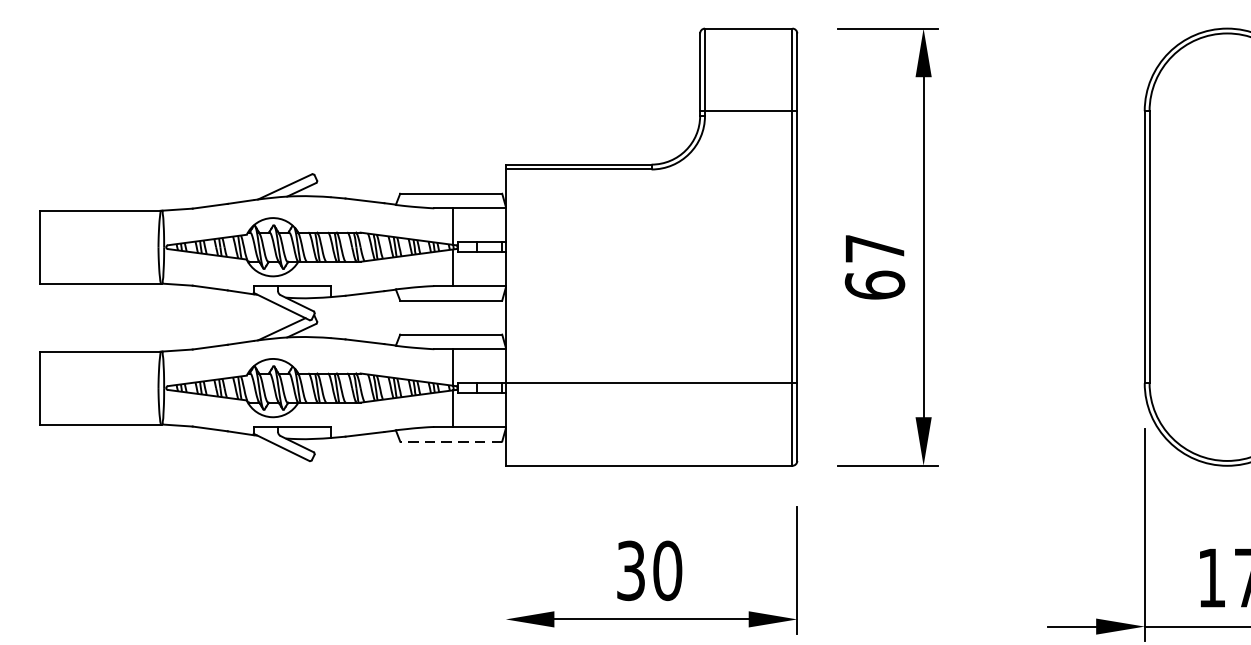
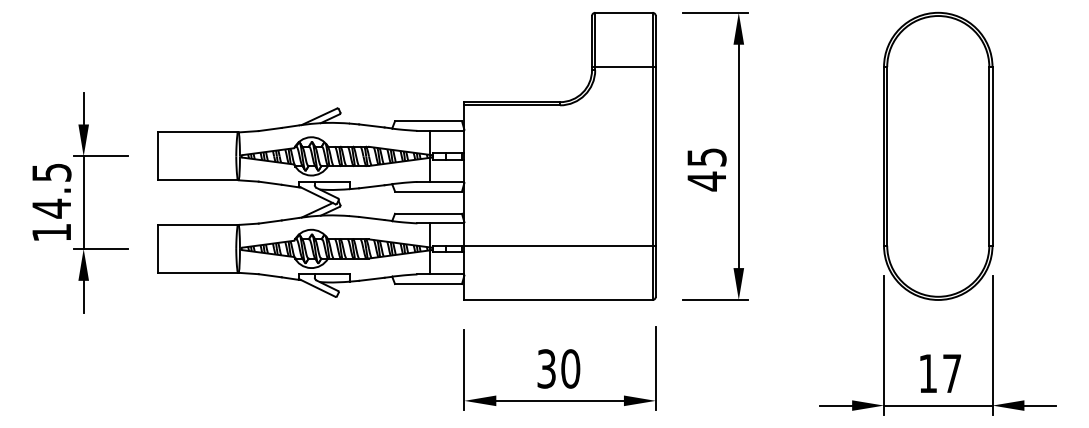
text: (874, 267) -> (706, 169), 67 -> 45
line: (451, 442) -> (428, 284), dashed -> solid
line: (505, 573) -> (464, 370), added

